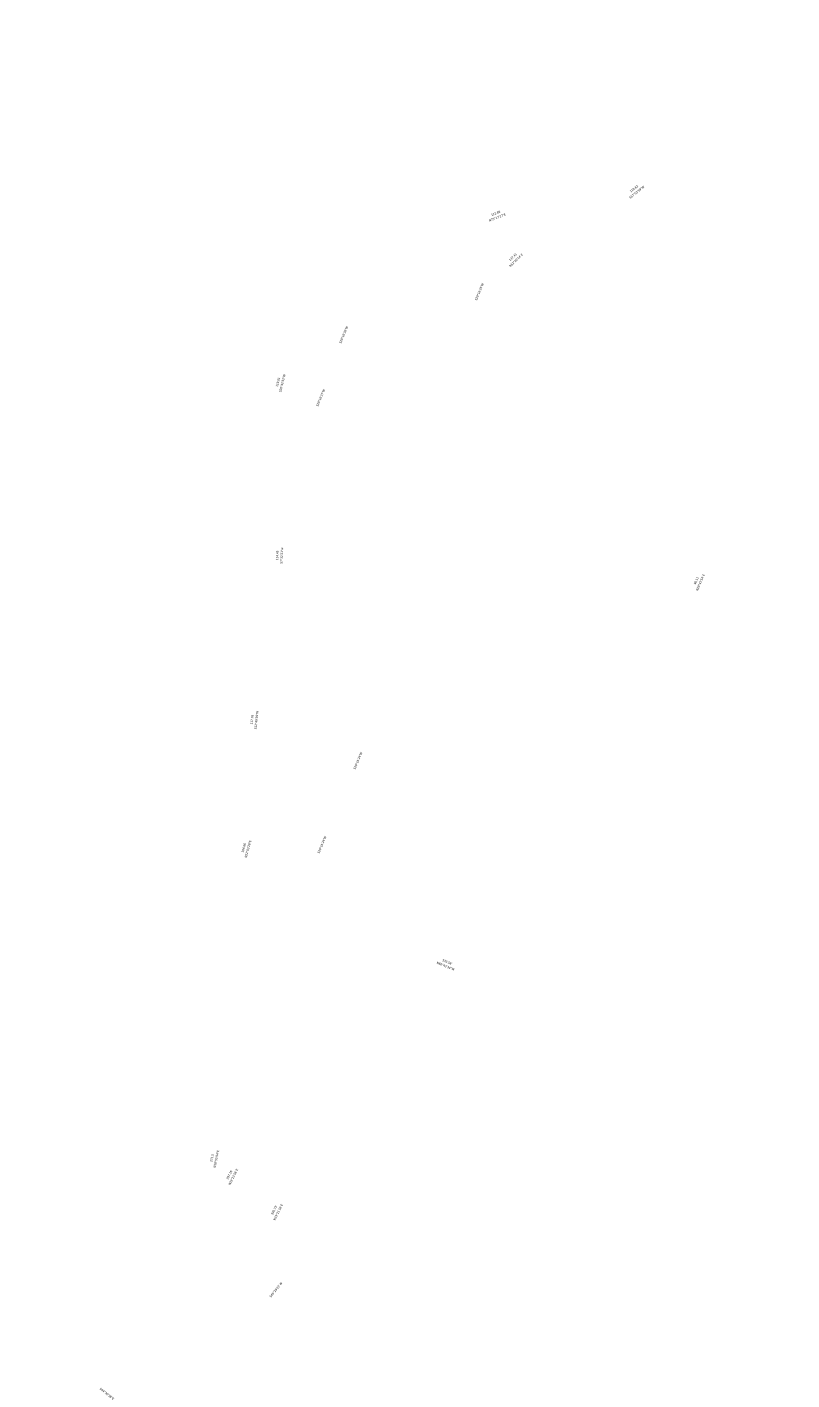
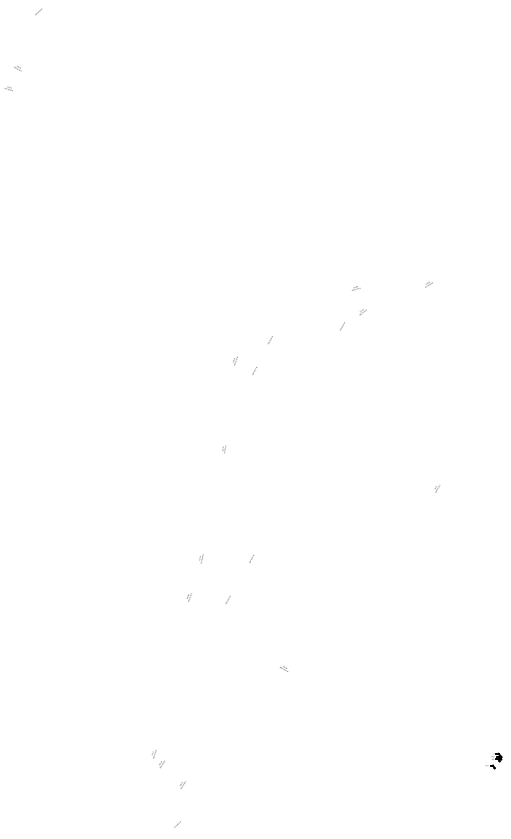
text: (254, 719) -> (201, 558), moved

